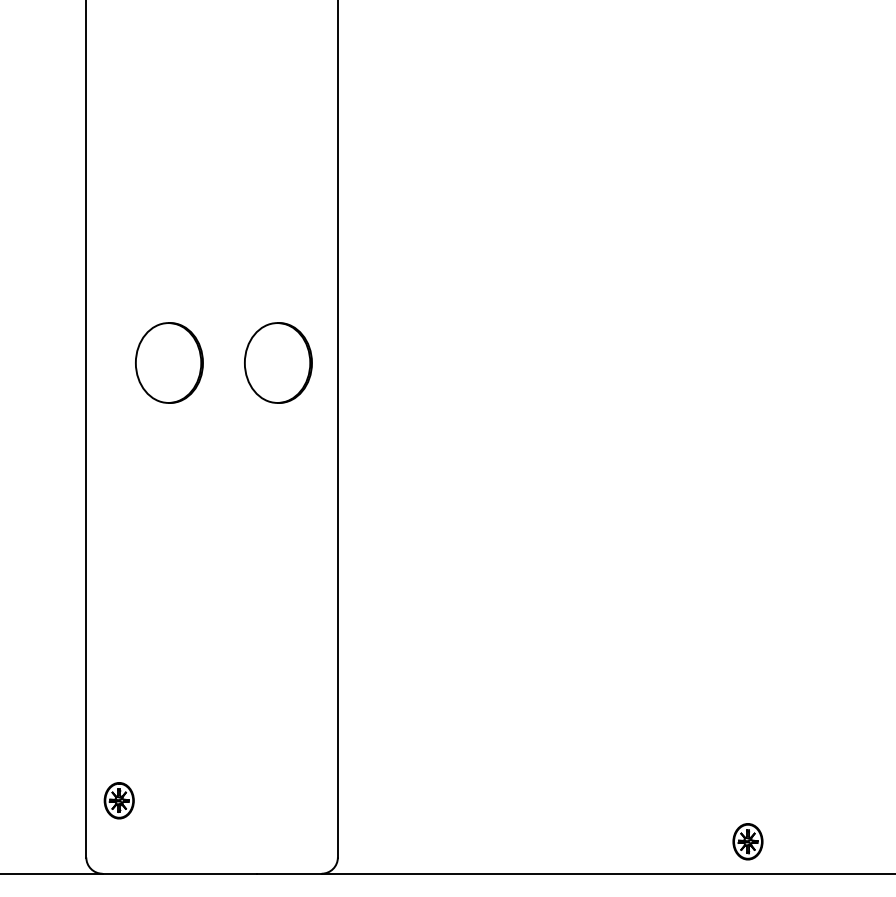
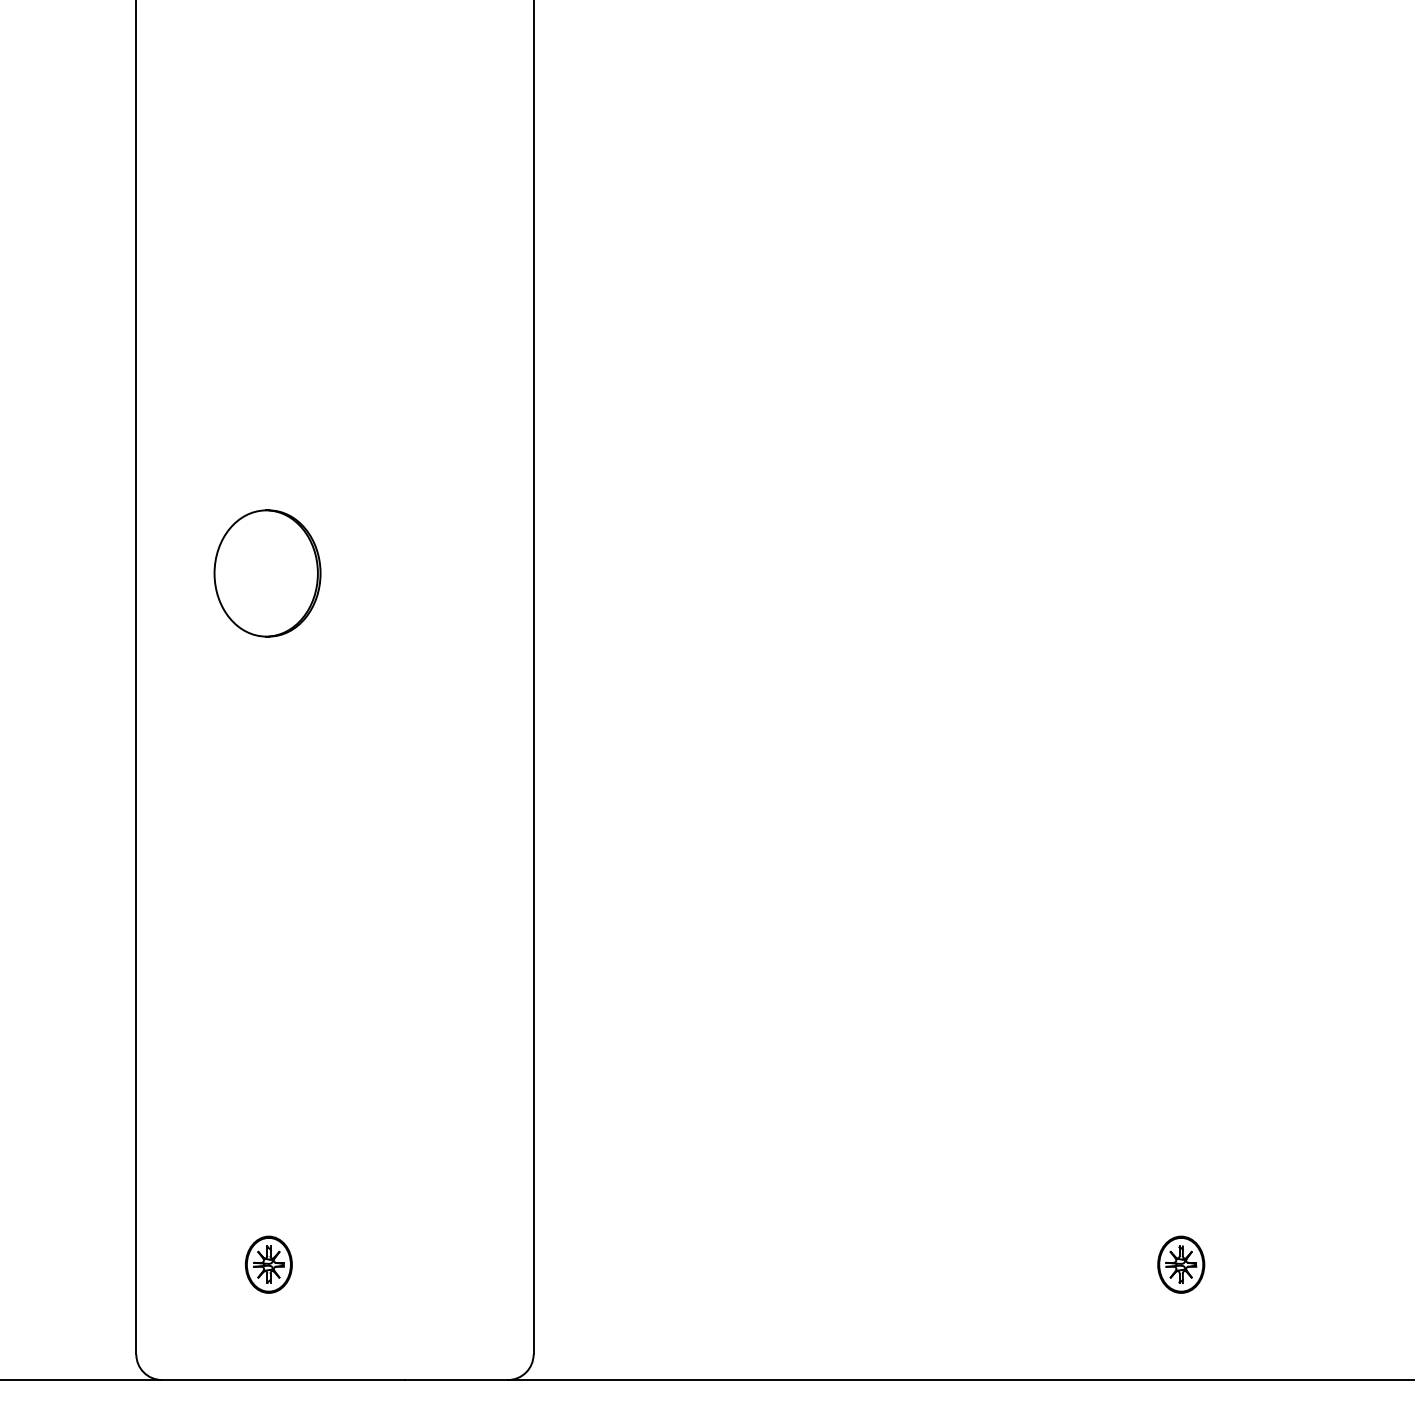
part: (278, 362) -> (439, 572), removed
part: (118, 800) -> (267, 1264), moved
part: (747, 841) -> (1180, 1264), moved

